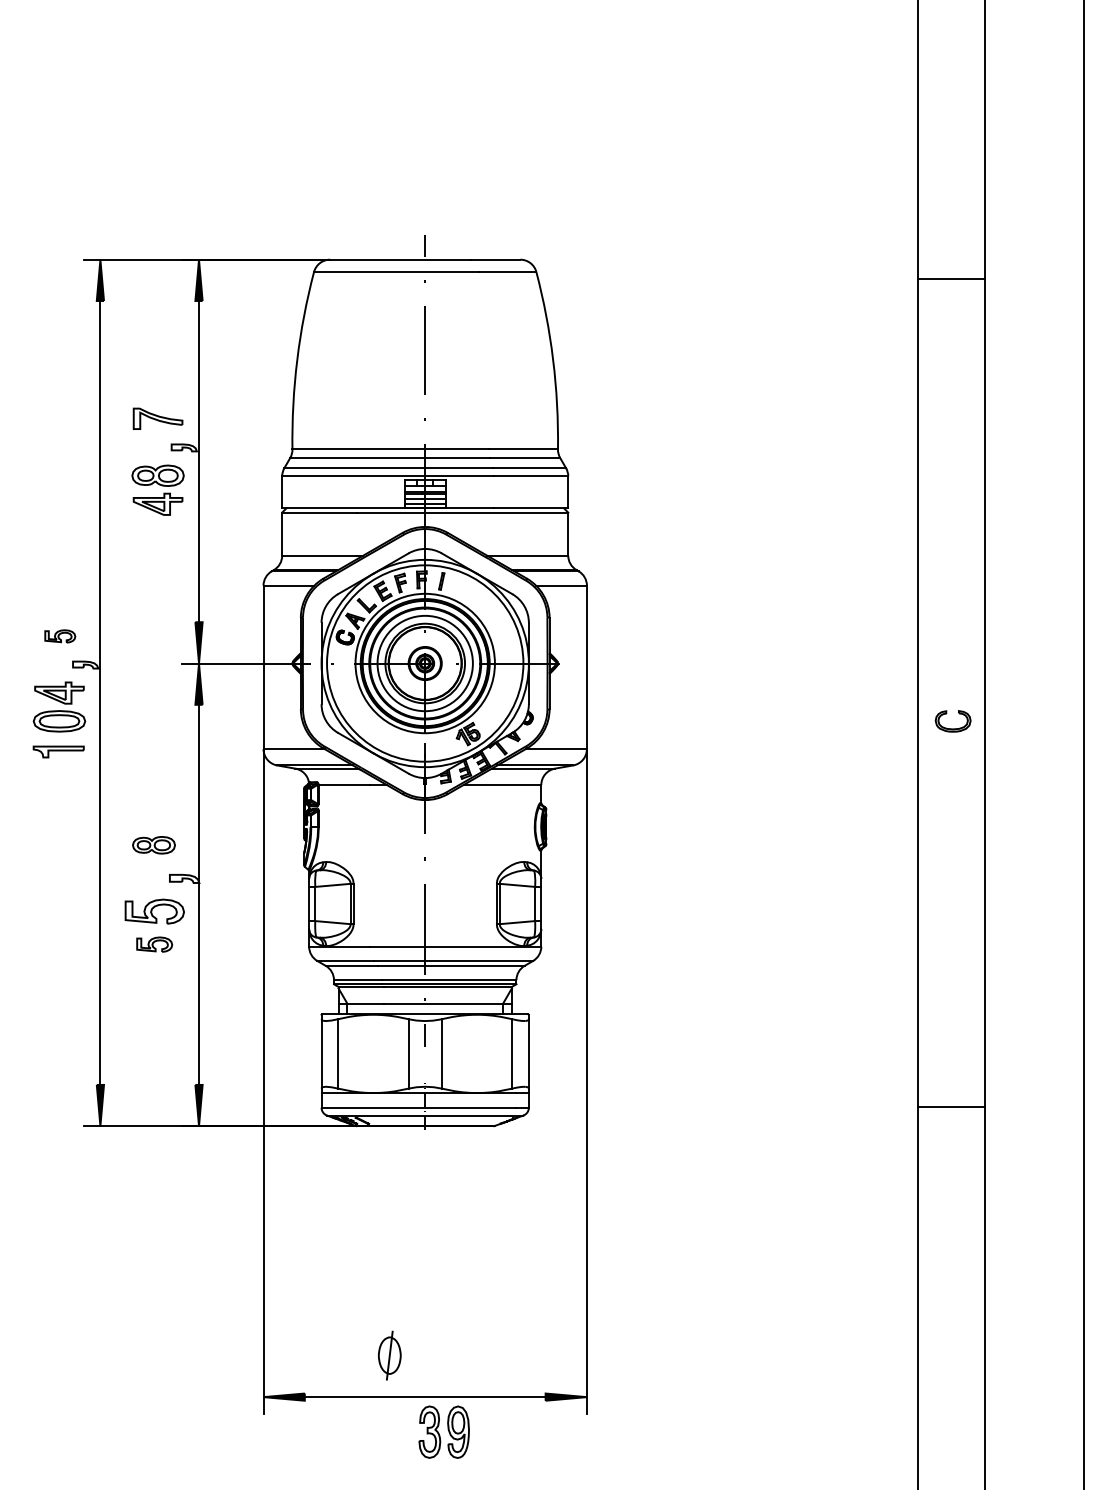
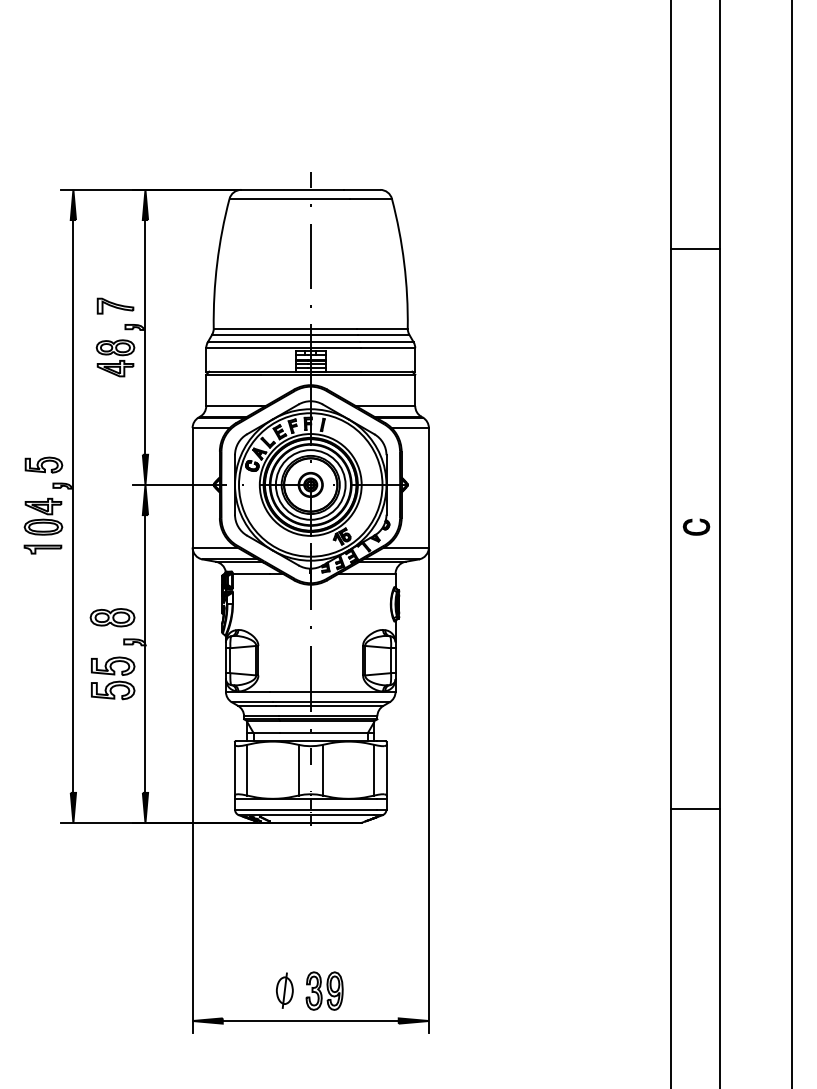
line: (951, 279) -> (695, 249), moved
part: (60, 636) -> (44, 465), size x1.67
part: (153, 845) -> (112, 617), size x1.43
part: (154, 944) -> (112, 690), size x1.67
part: (443, 1431) -> (324, 990), moved

